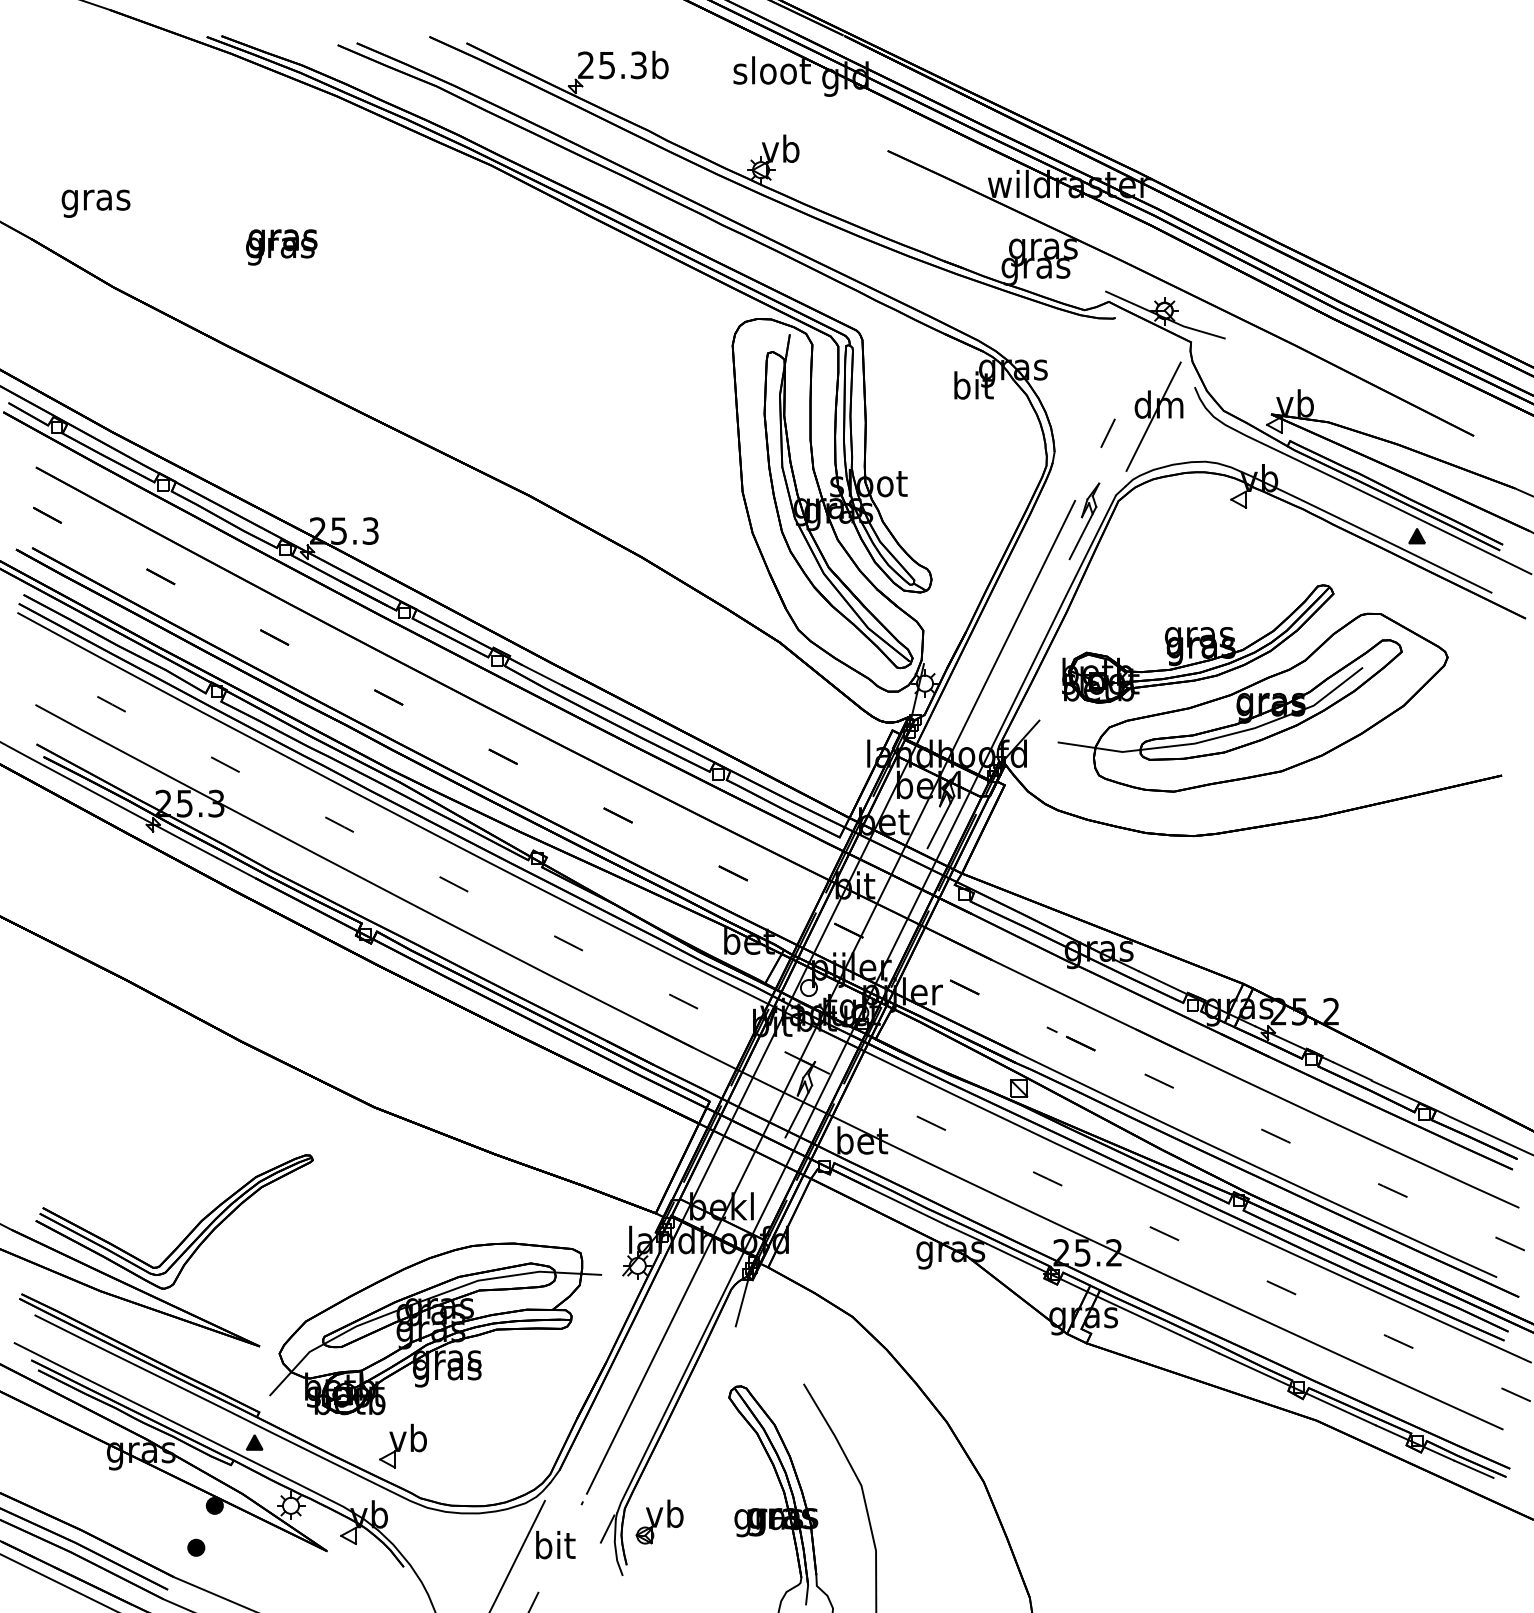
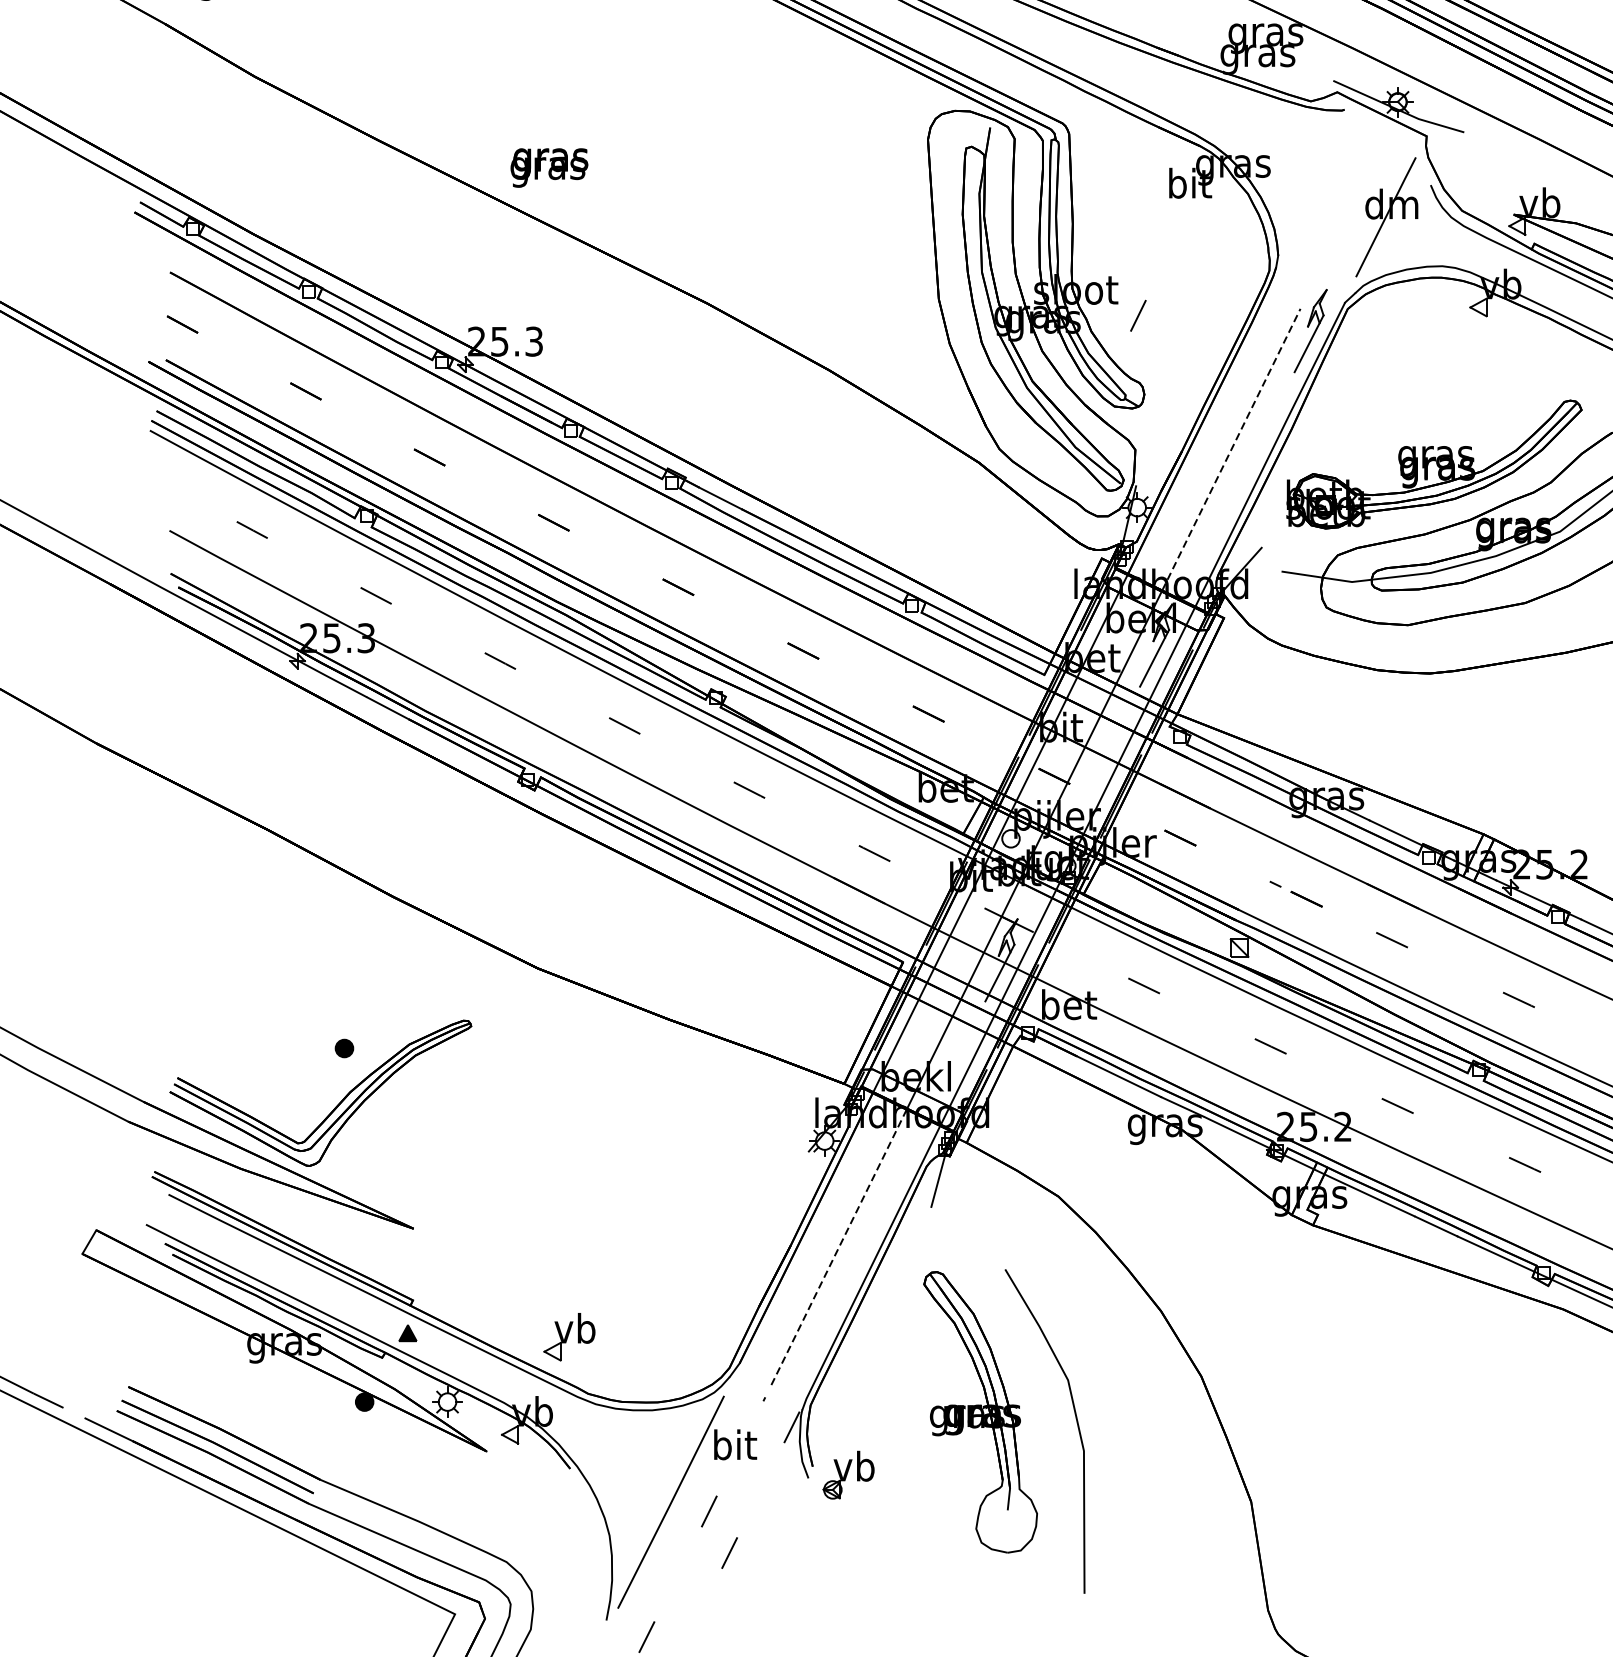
text: (281, 247) -> (549, 168), moved
line: (1107, 432) -> (1137, 314), moved
line: (1011, 629) -> (1231, 448), solid -> dashed
part: (435, 1328) -> (604, 1209), removed
line: (650, 1365) -> (838, 1249), solid -> dashed
part: (659, 1521) -> (848, 1474), moved
part: (196, 1547) -> (344, 1048), moved

